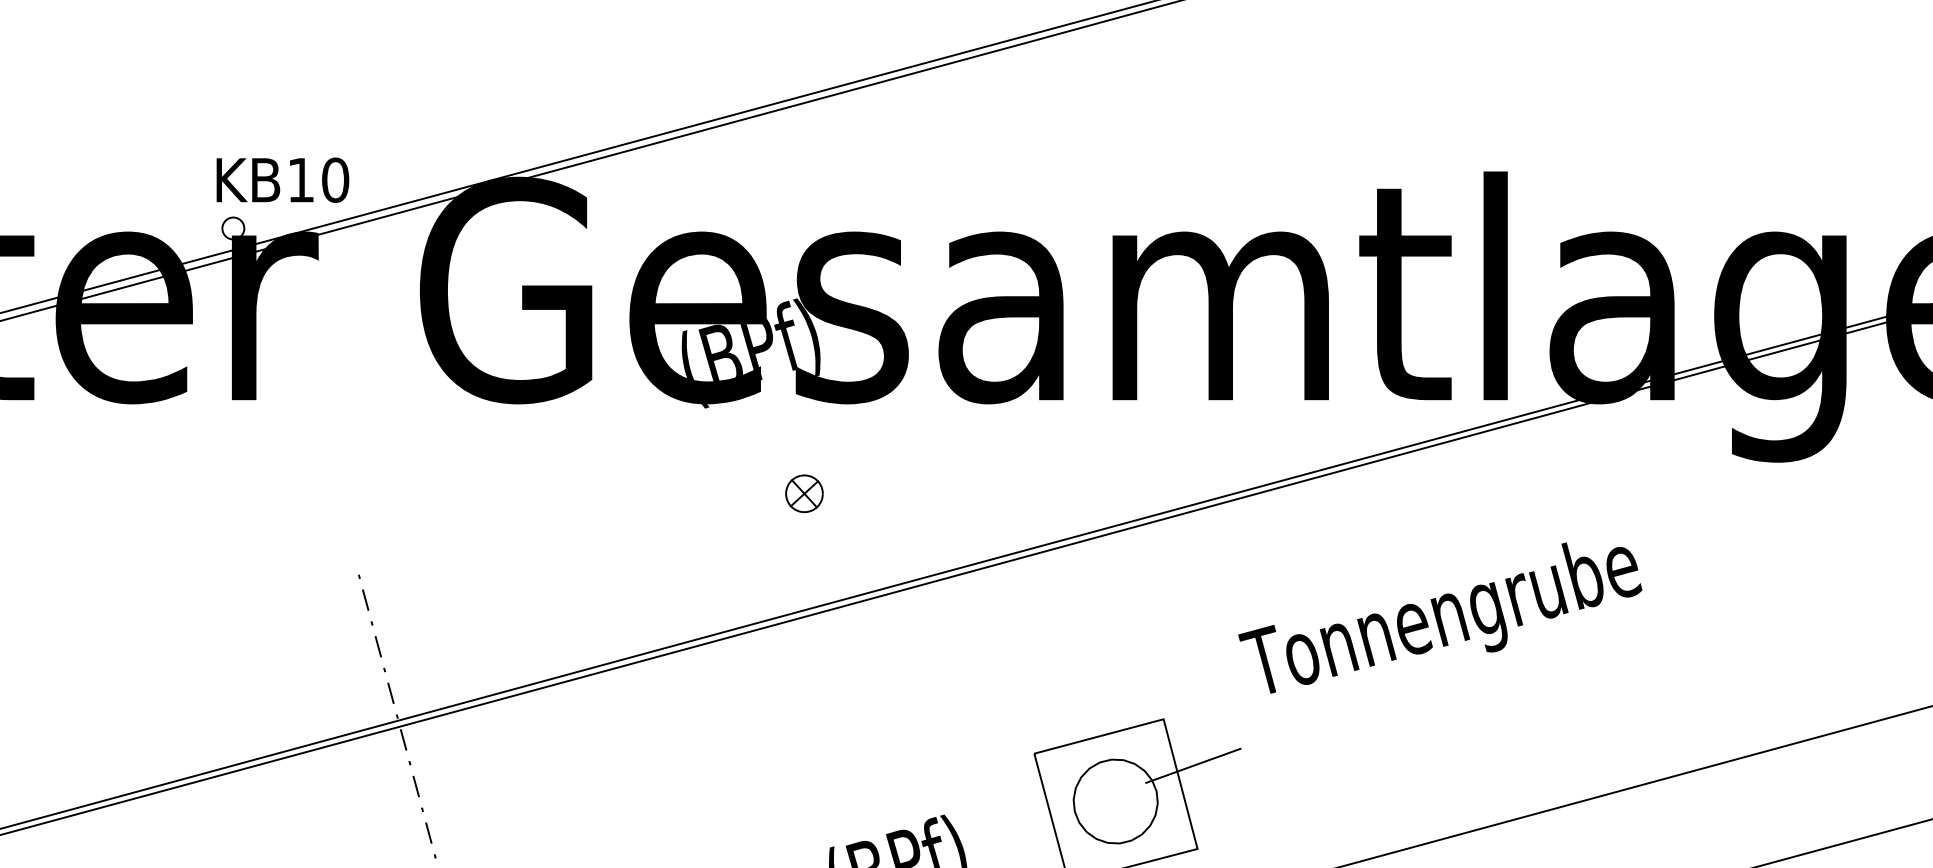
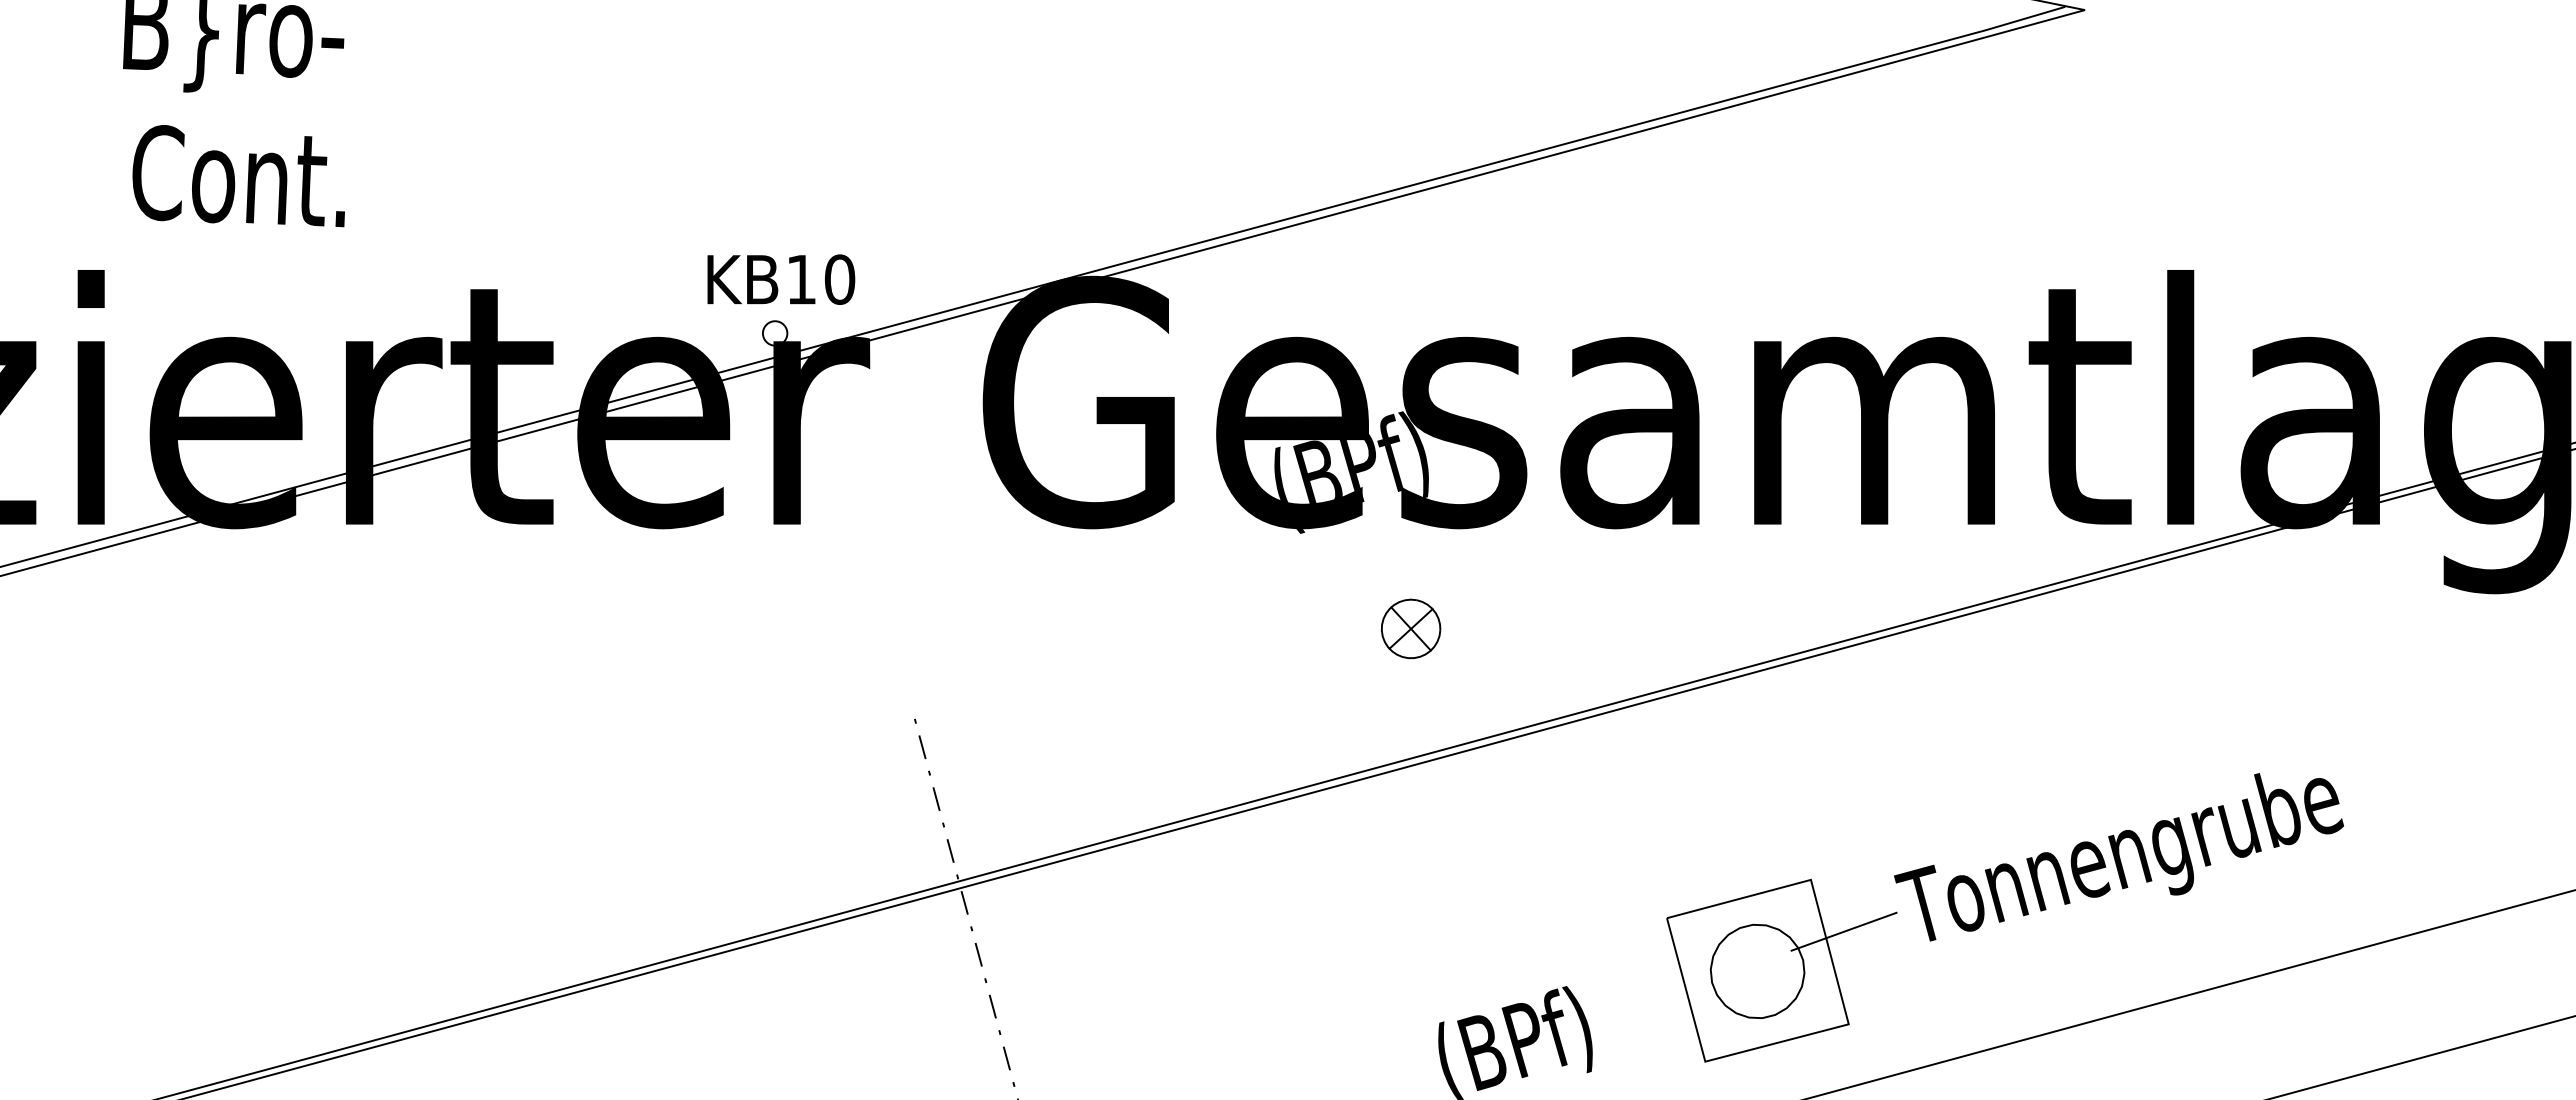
text: (283, 180) -> (781, 279), moved
part: (803, 493) -> (1410, 628), size x1.43
text: (1439, 618) -> (2118, 857), moved

